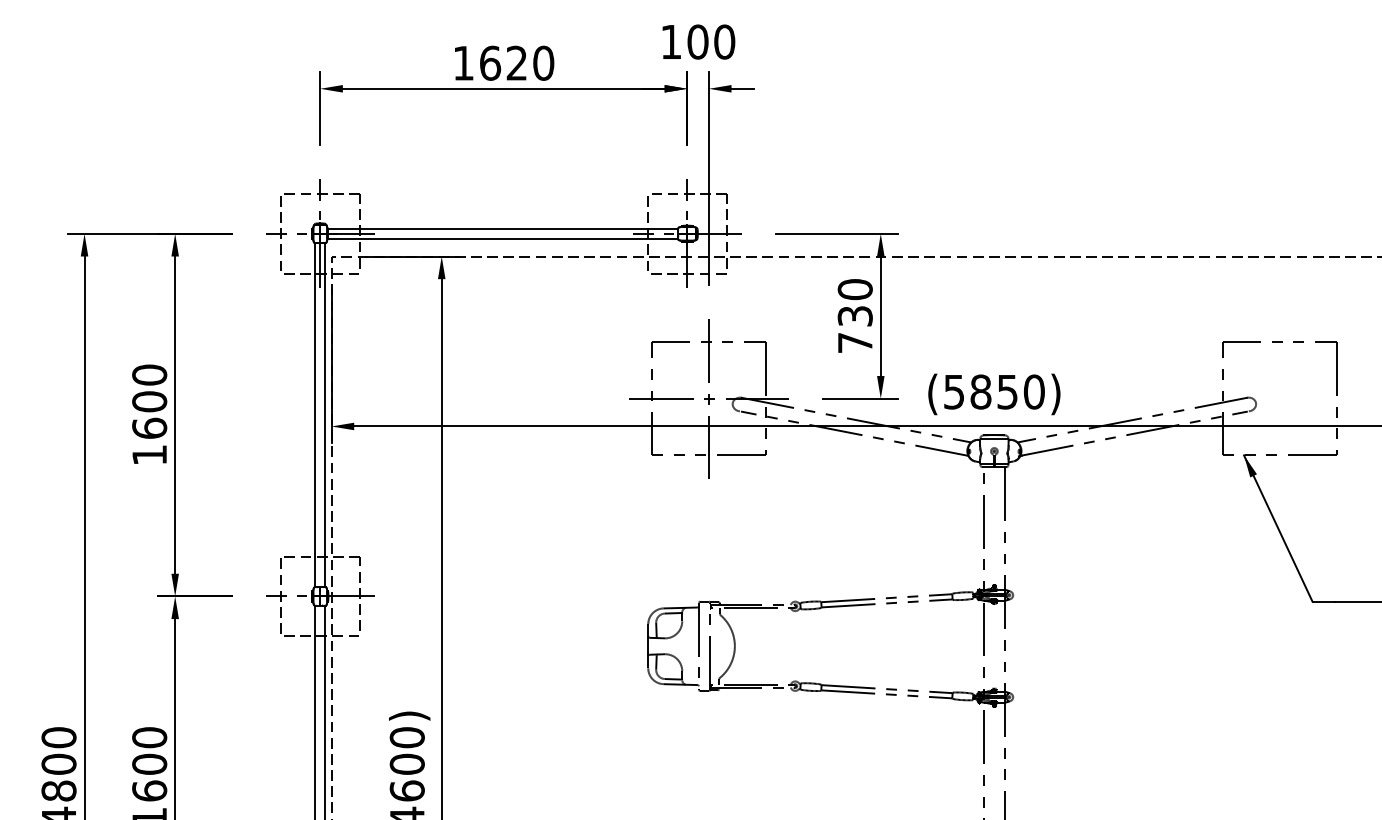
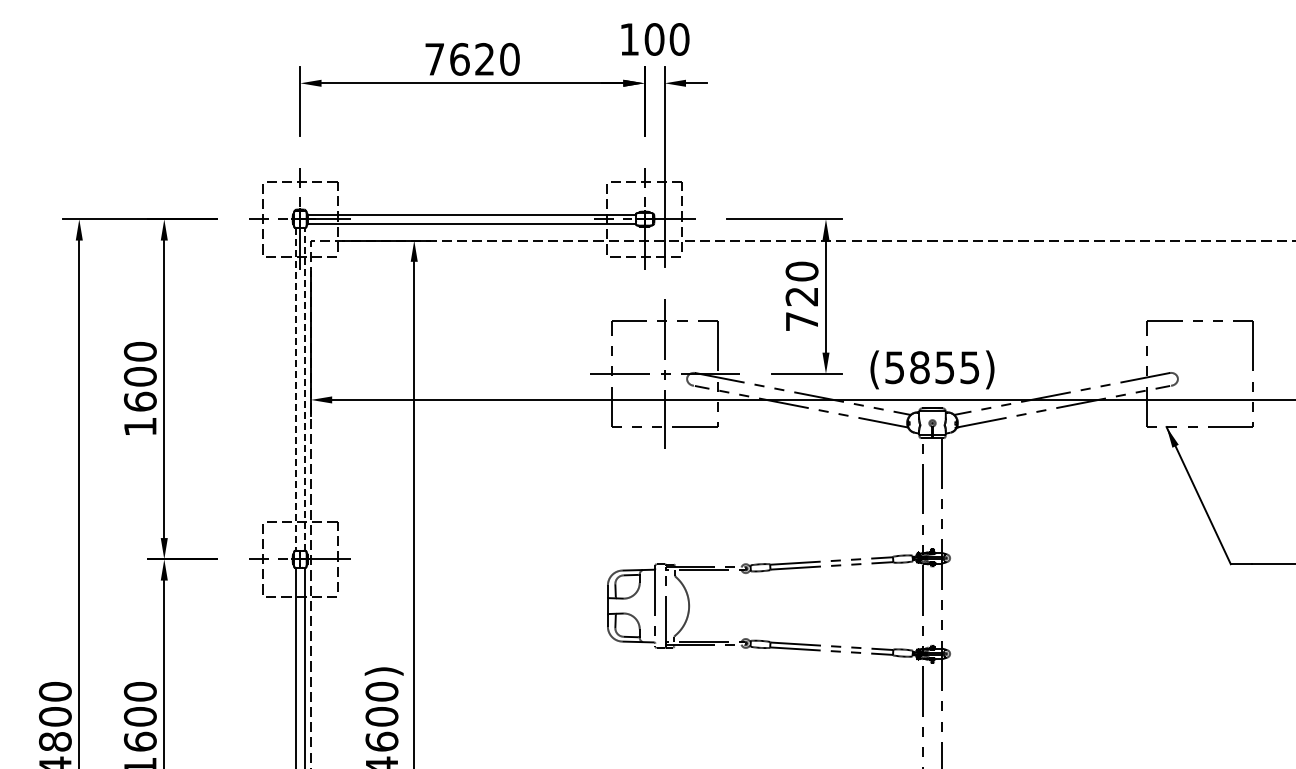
text: (463, 63) -> (434, 59), 1620 -> 7620
text: (854, 316) -> (801, 296), 730 -> 720
text: (1033, 391) -> (969, 367), (5850) -> (5855)
line: (315, 415) -> (295, 389), solid -> dashed
line: (324, 415) -> (304, 389), solid -> dashed

